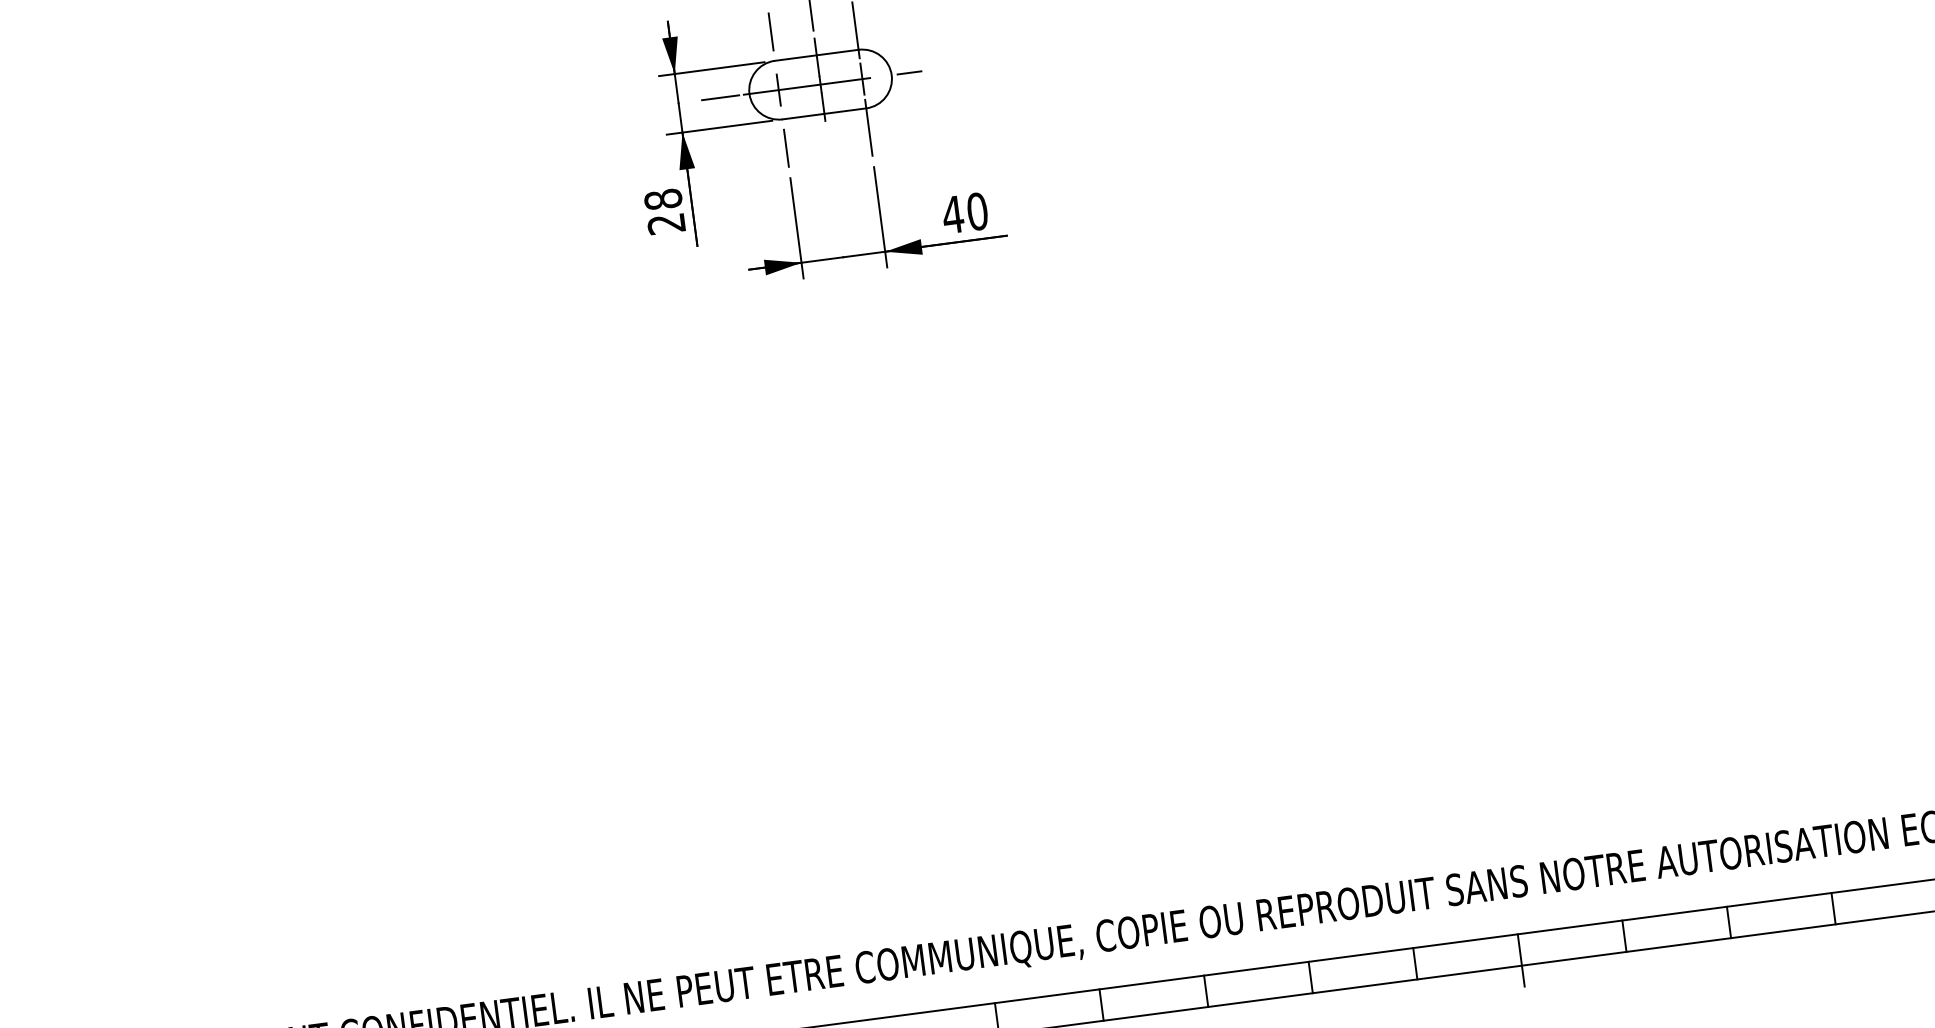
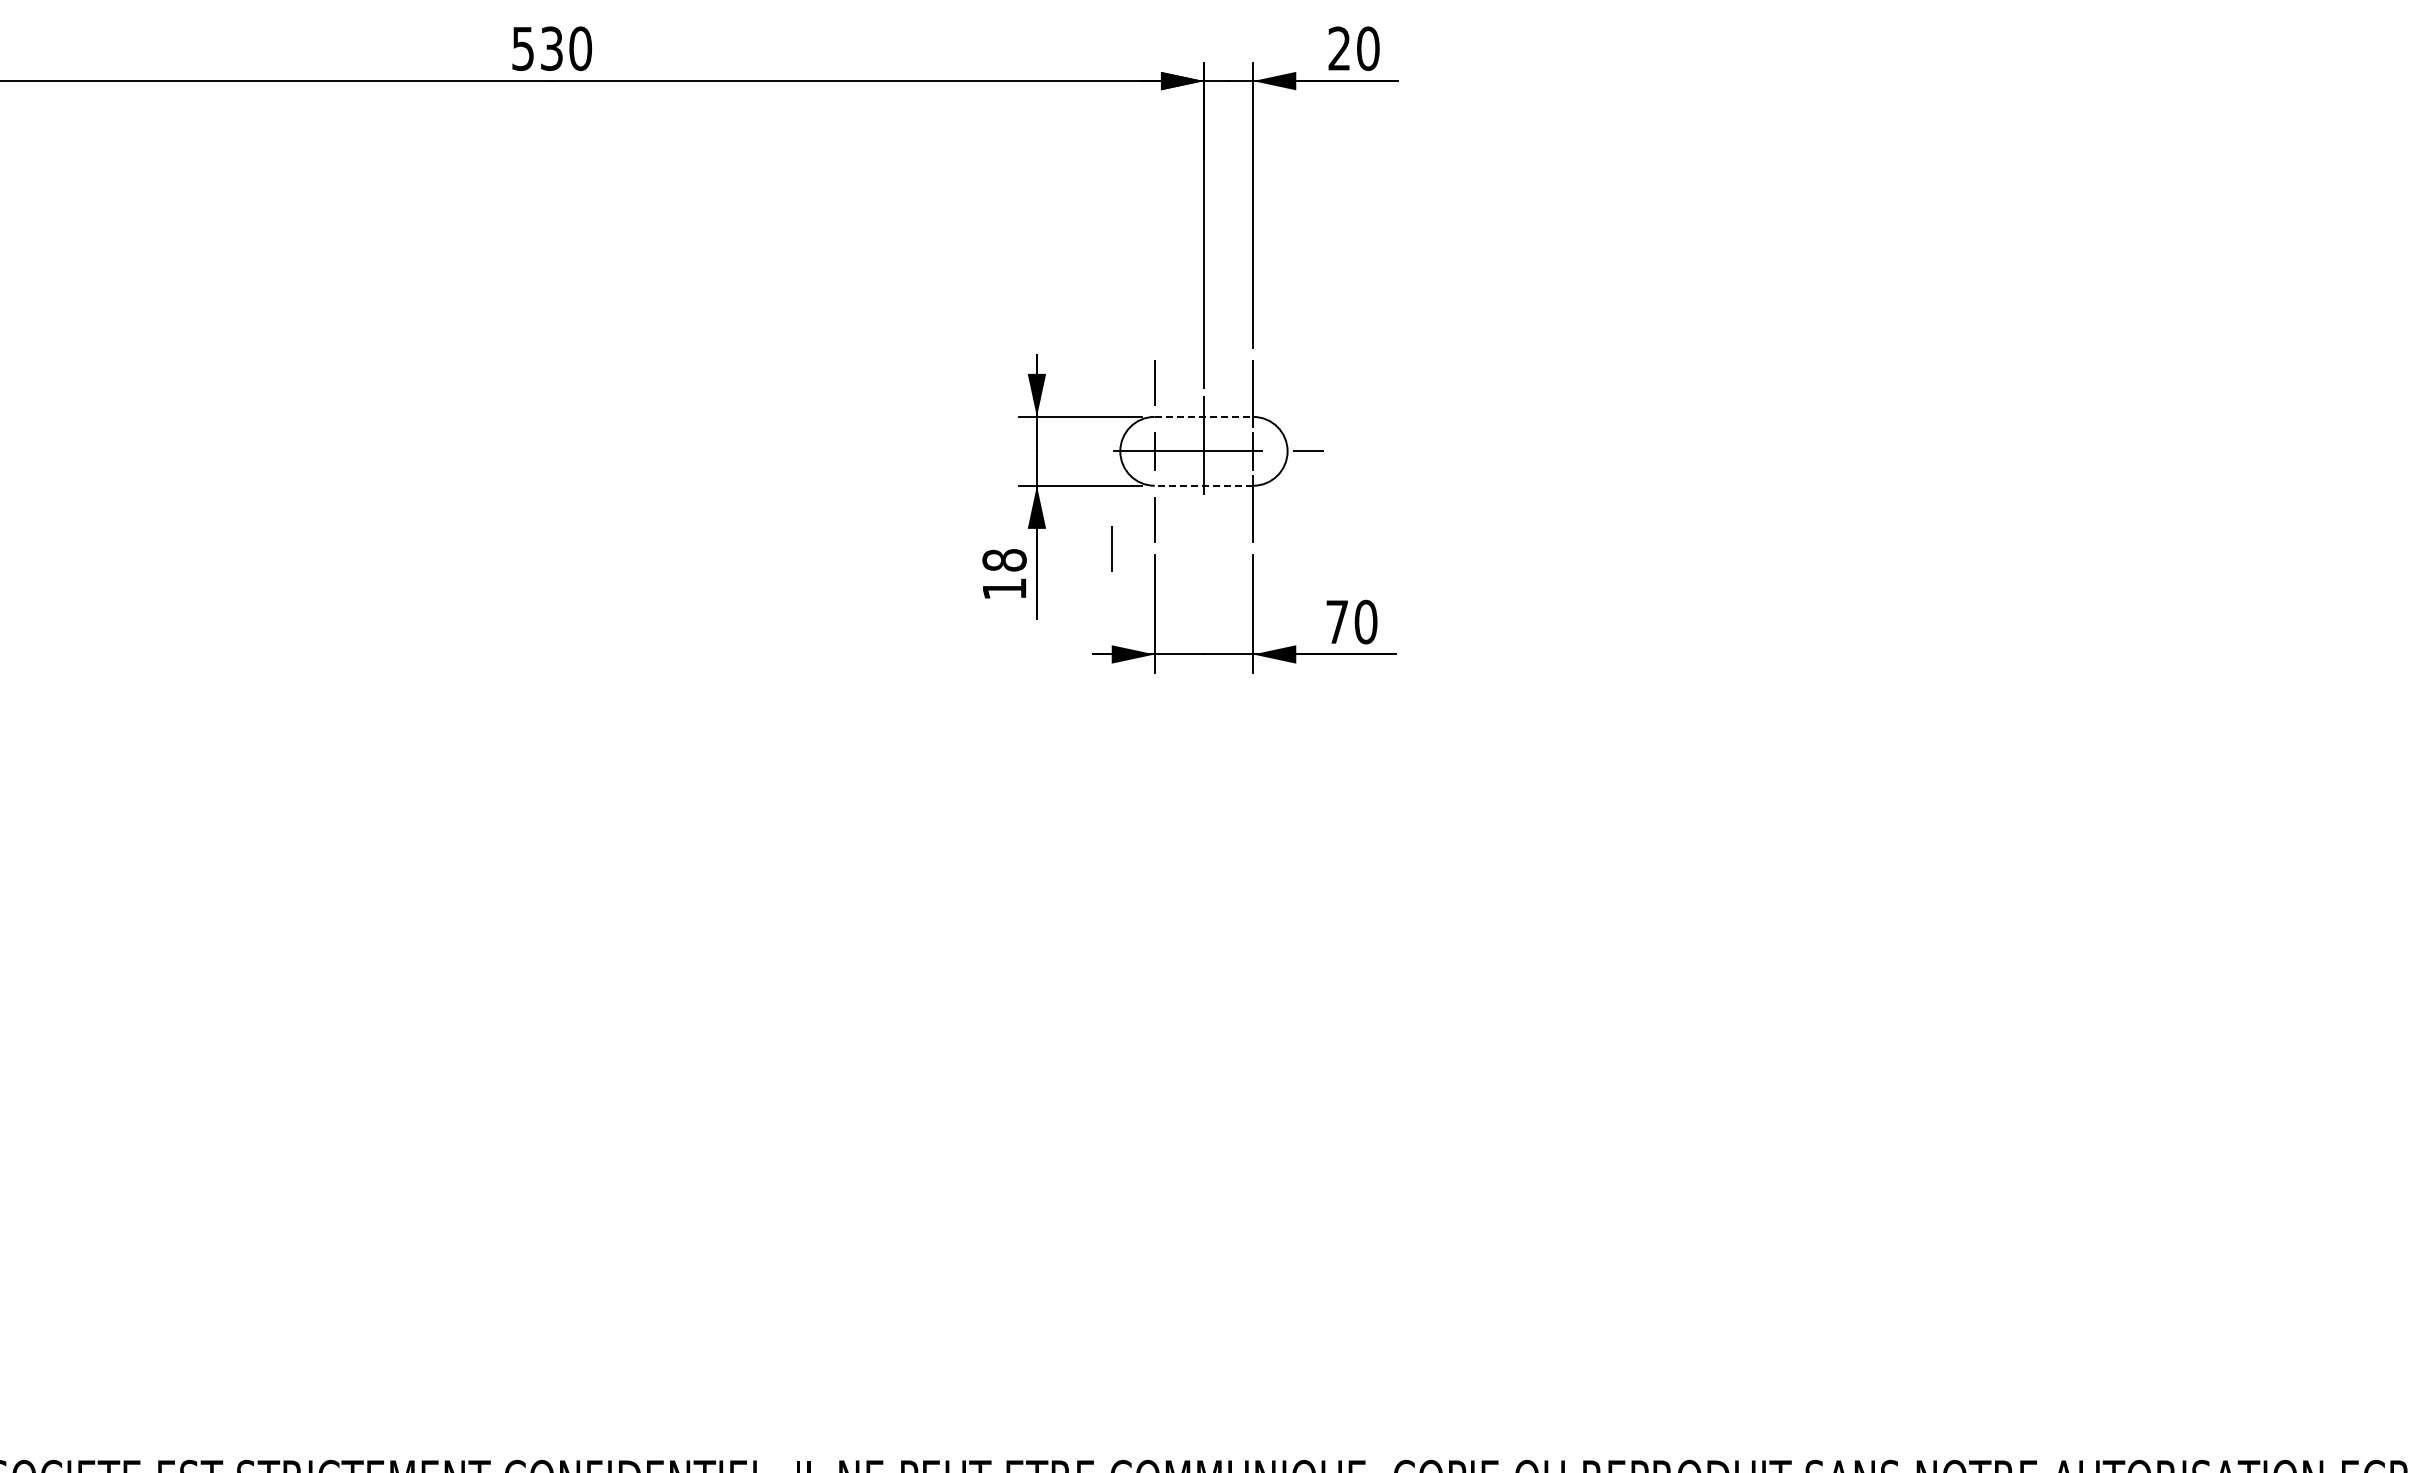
line: (817, 54) -> (1204, 416), solid -> dashed
line: (720, 97) -> (1086, 451), removed
line: (824, 113) -> (1203, 485), solid -> dashed
line: (752, 177) -> (1111, 548), added
text: (953, 214) -> (1337, 621), 40 -> 70
text: (666, 224) -> (1004, 589), 28 -> 18

